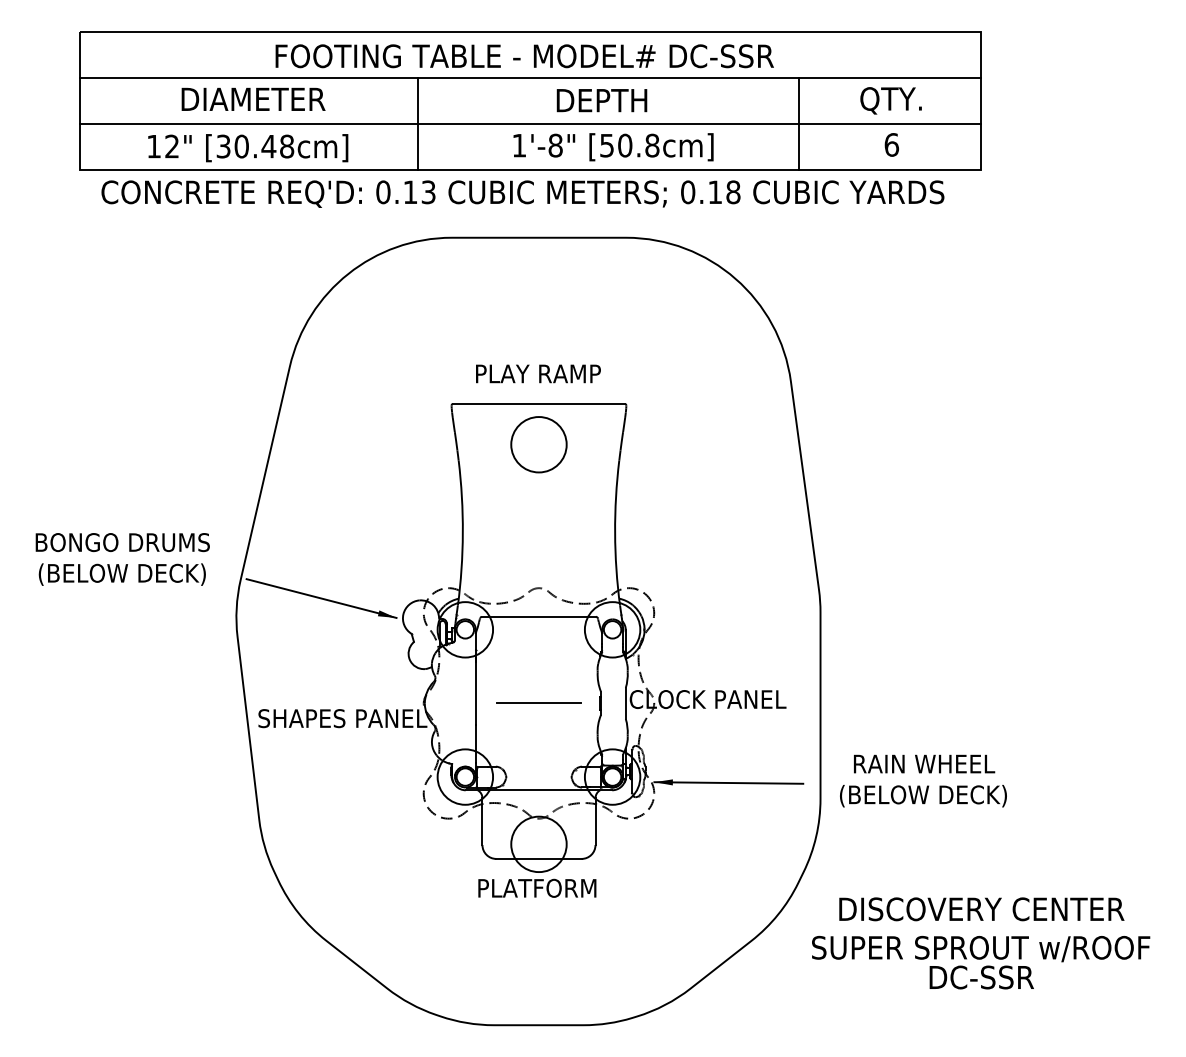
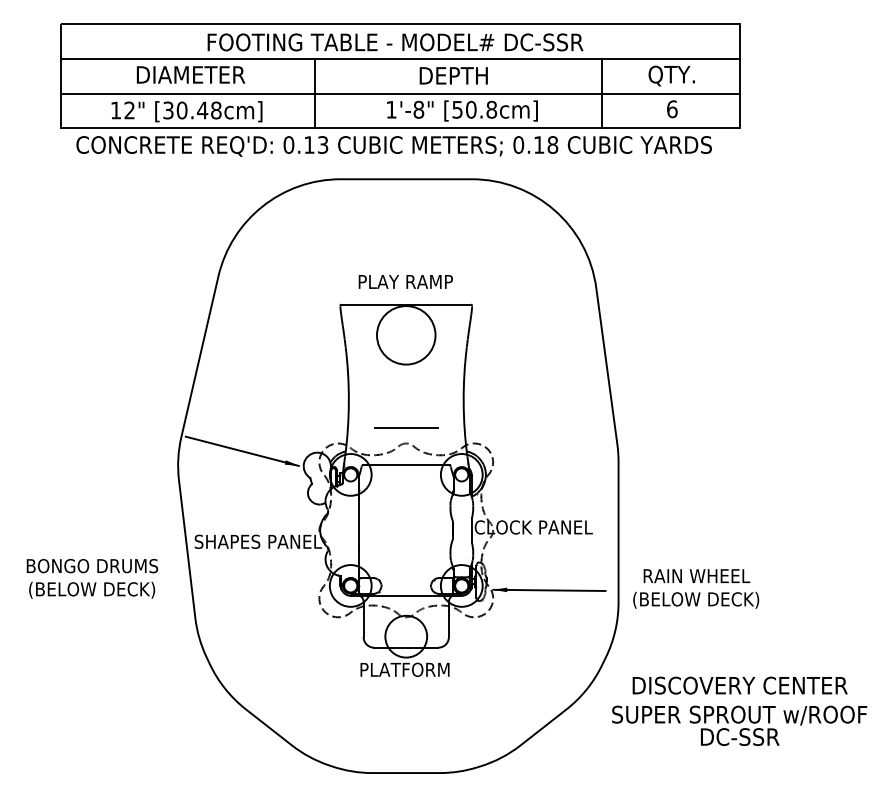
circle: (539, 444) -> (406, 335), size x1.4
text: (122, 559) -> (92, 578), moved
line: (539, 702) -> (406, 427), moved

